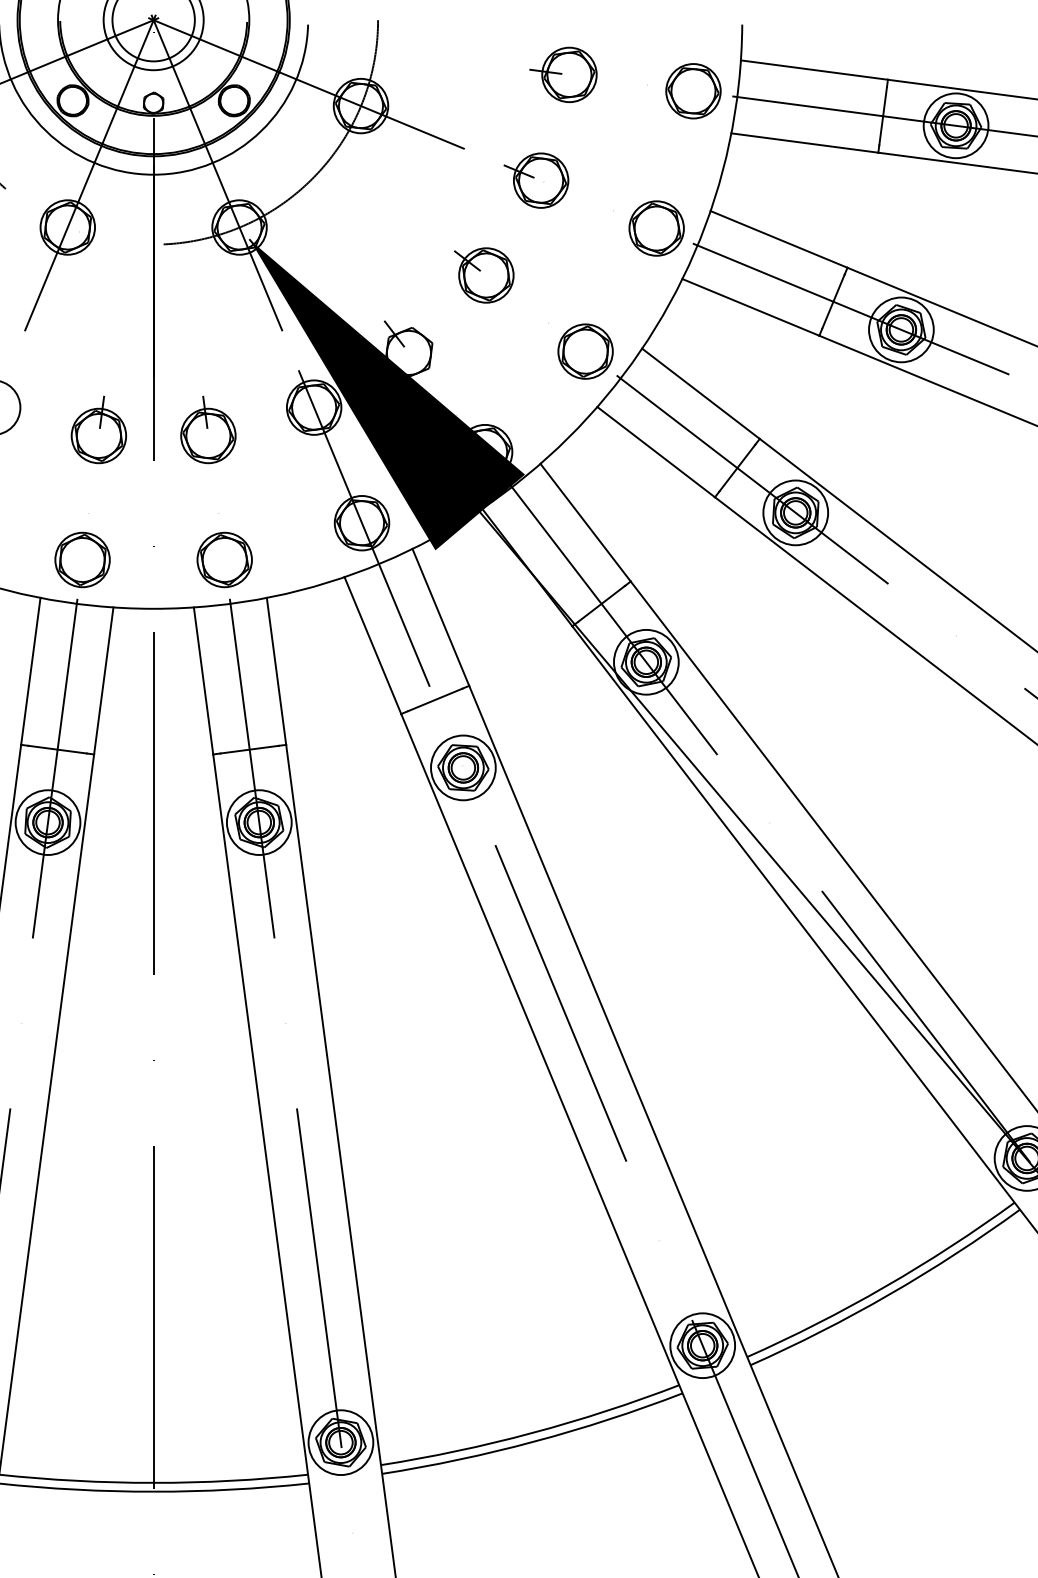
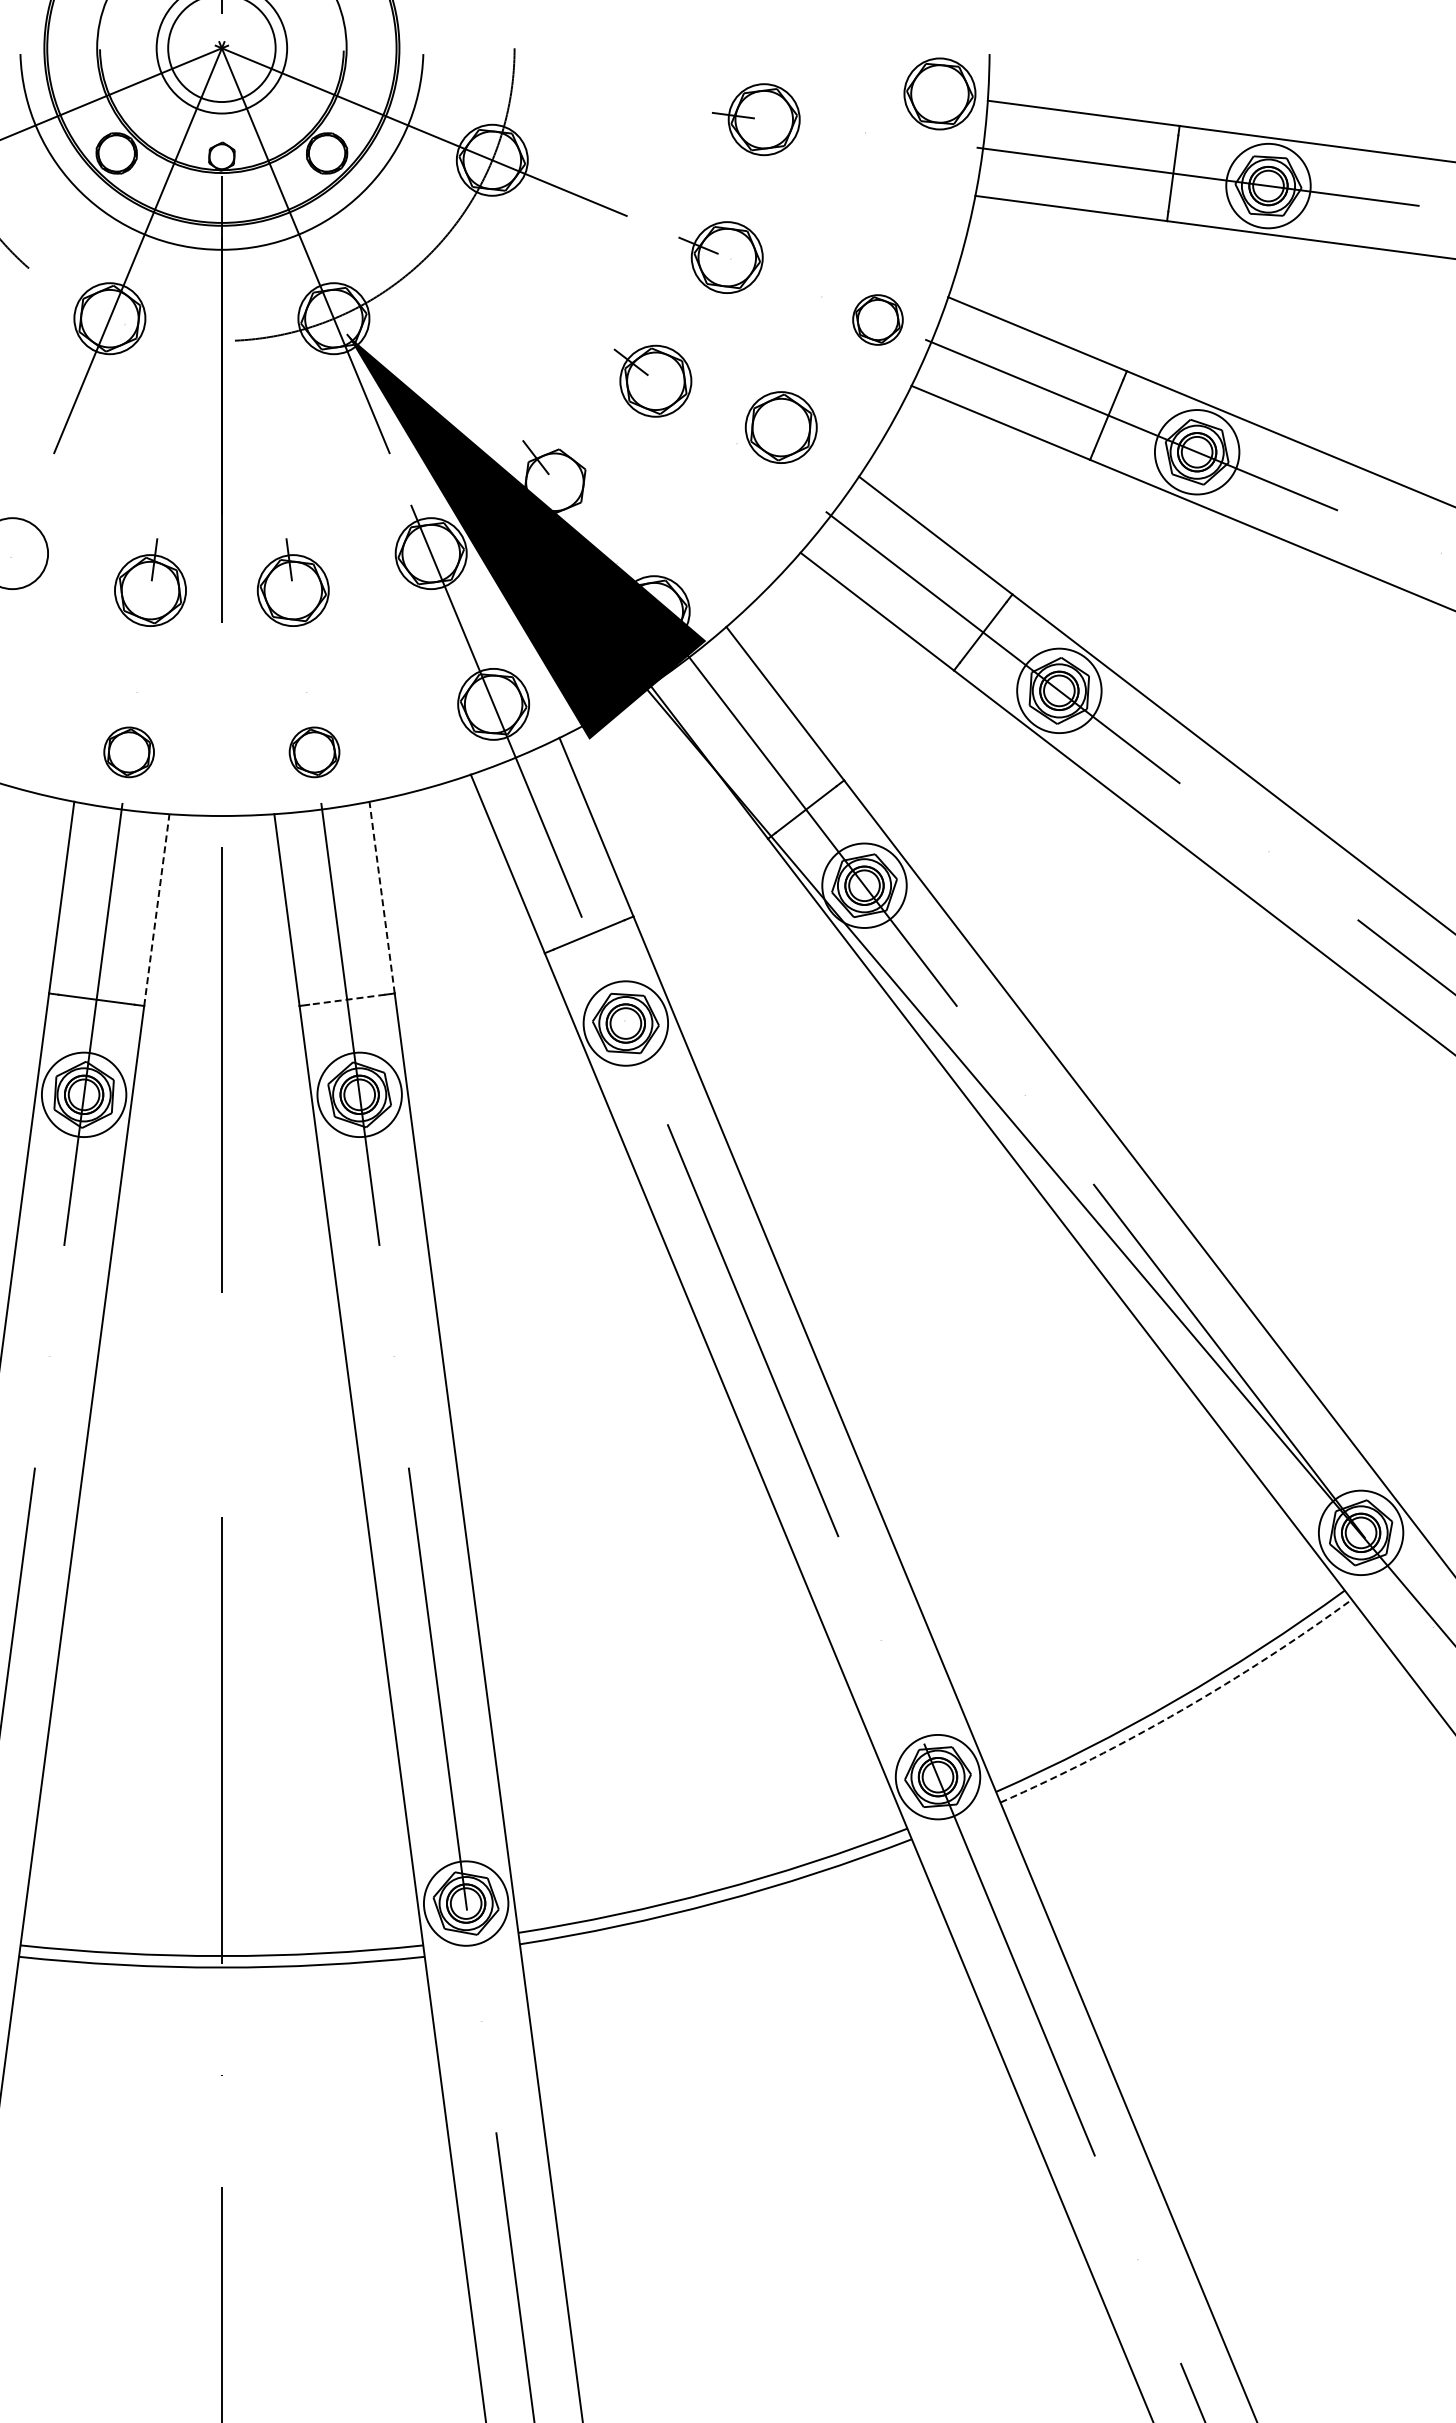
part: (693, 90) -> (939, 93), moved
part: (656, 228) -> (877, 319), size x0.7
part: (585, 351) -> (780, 427), moved
part: (82, 560) -> (128, 752), size x0.7
part: (224, 560) -> (314, 752), size x0.7
line: (276, 671) -> (382, 897), solid -> dashed
line: (103, 681) -> (156, 910), solid -> dashed
line: (249, 749) -> (346, 999), solid -> dashed
arc: (889, 1294) -> (1181, 1710), solid -> dashed

